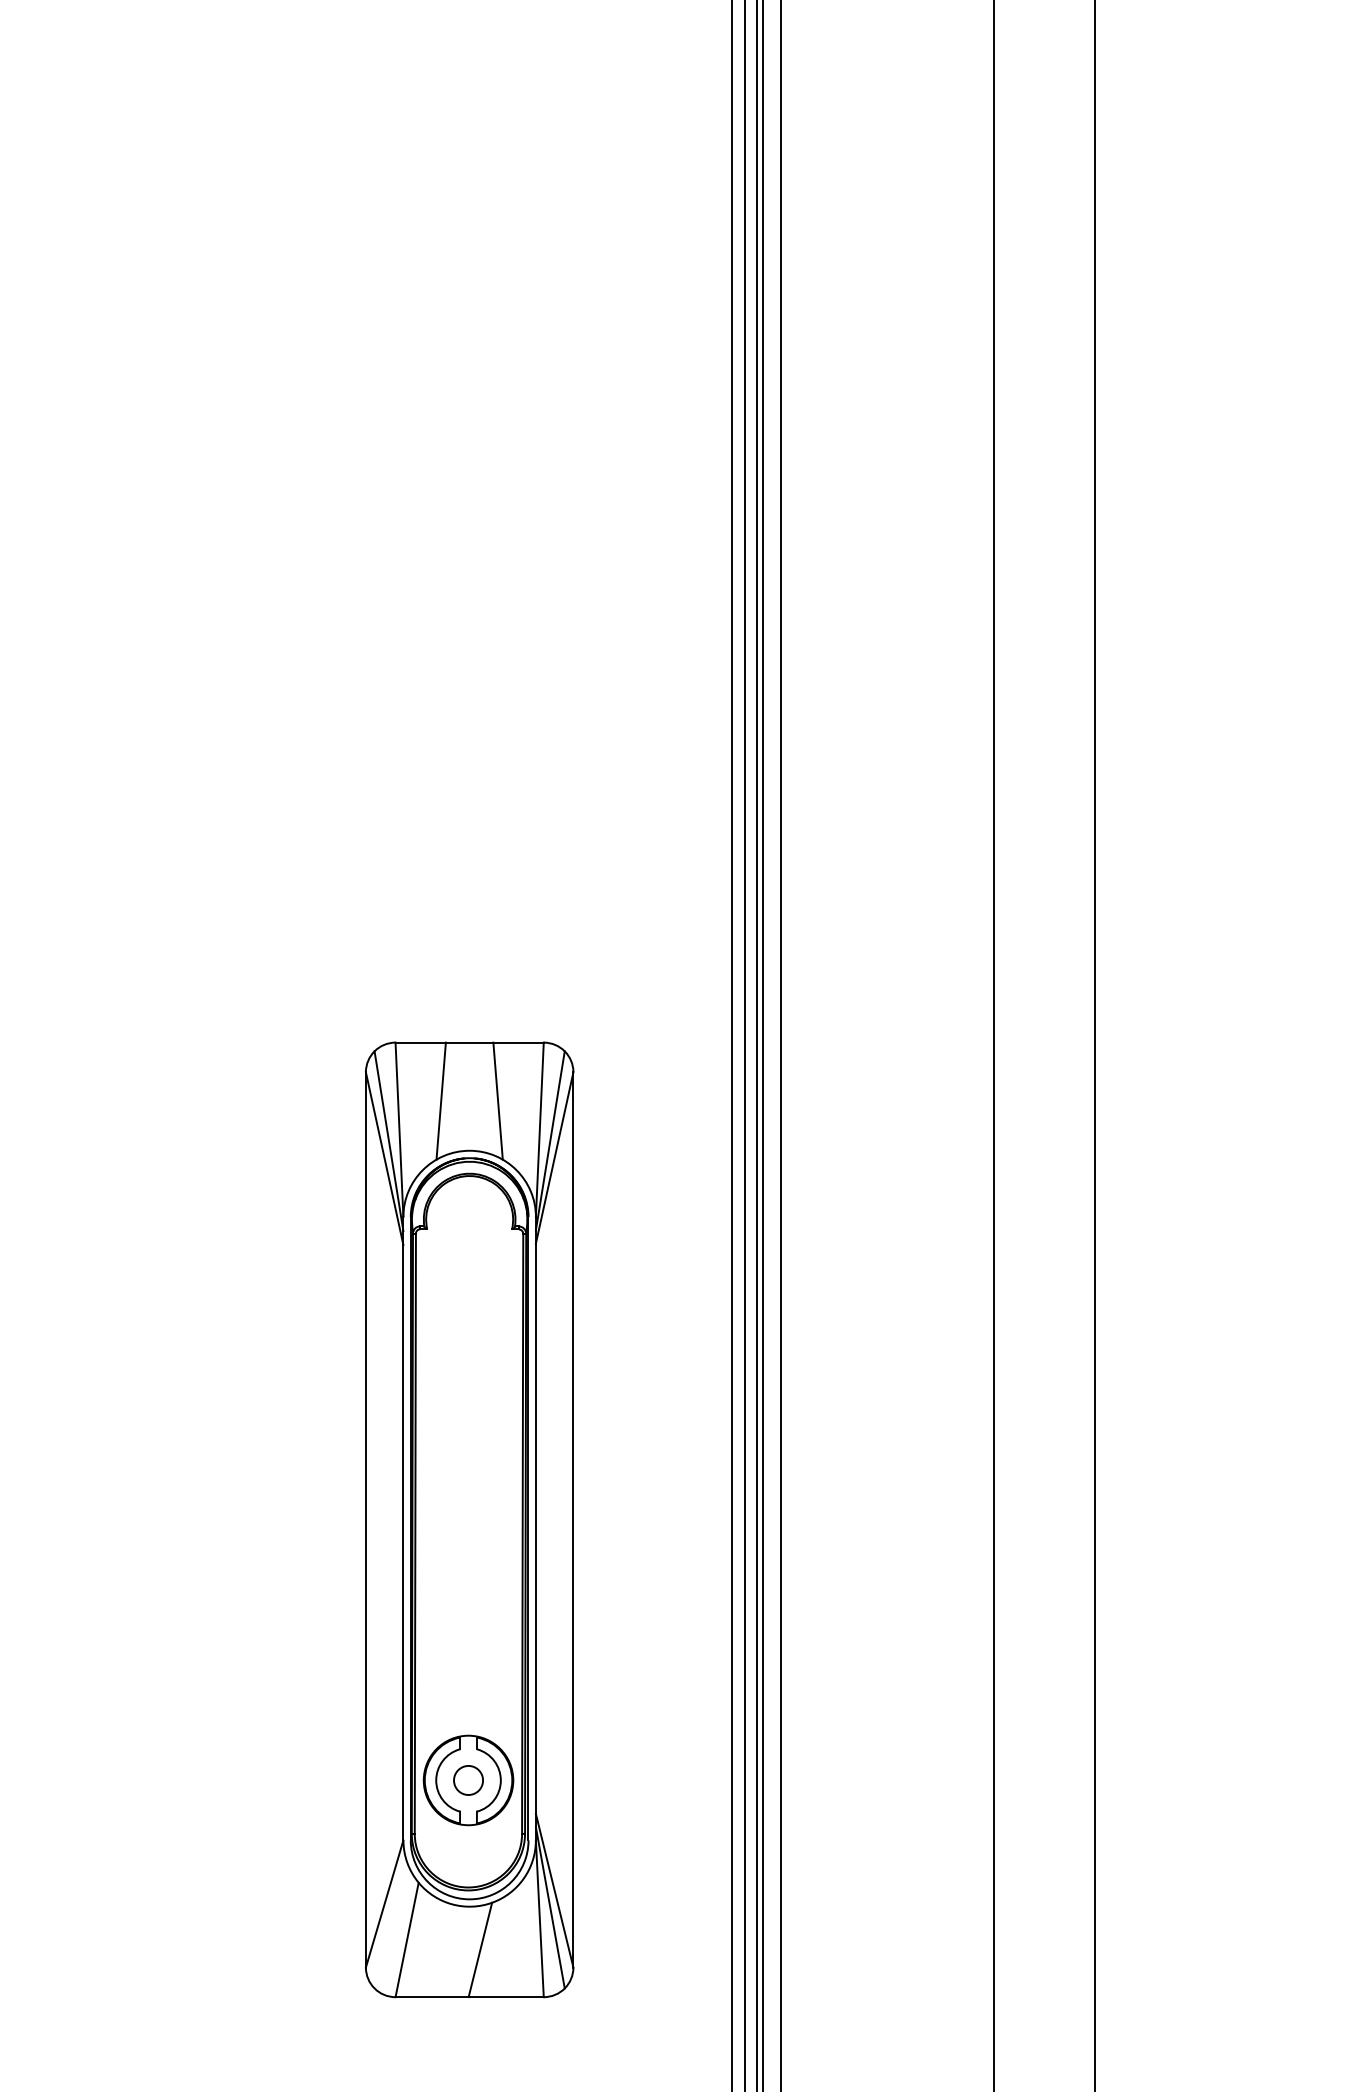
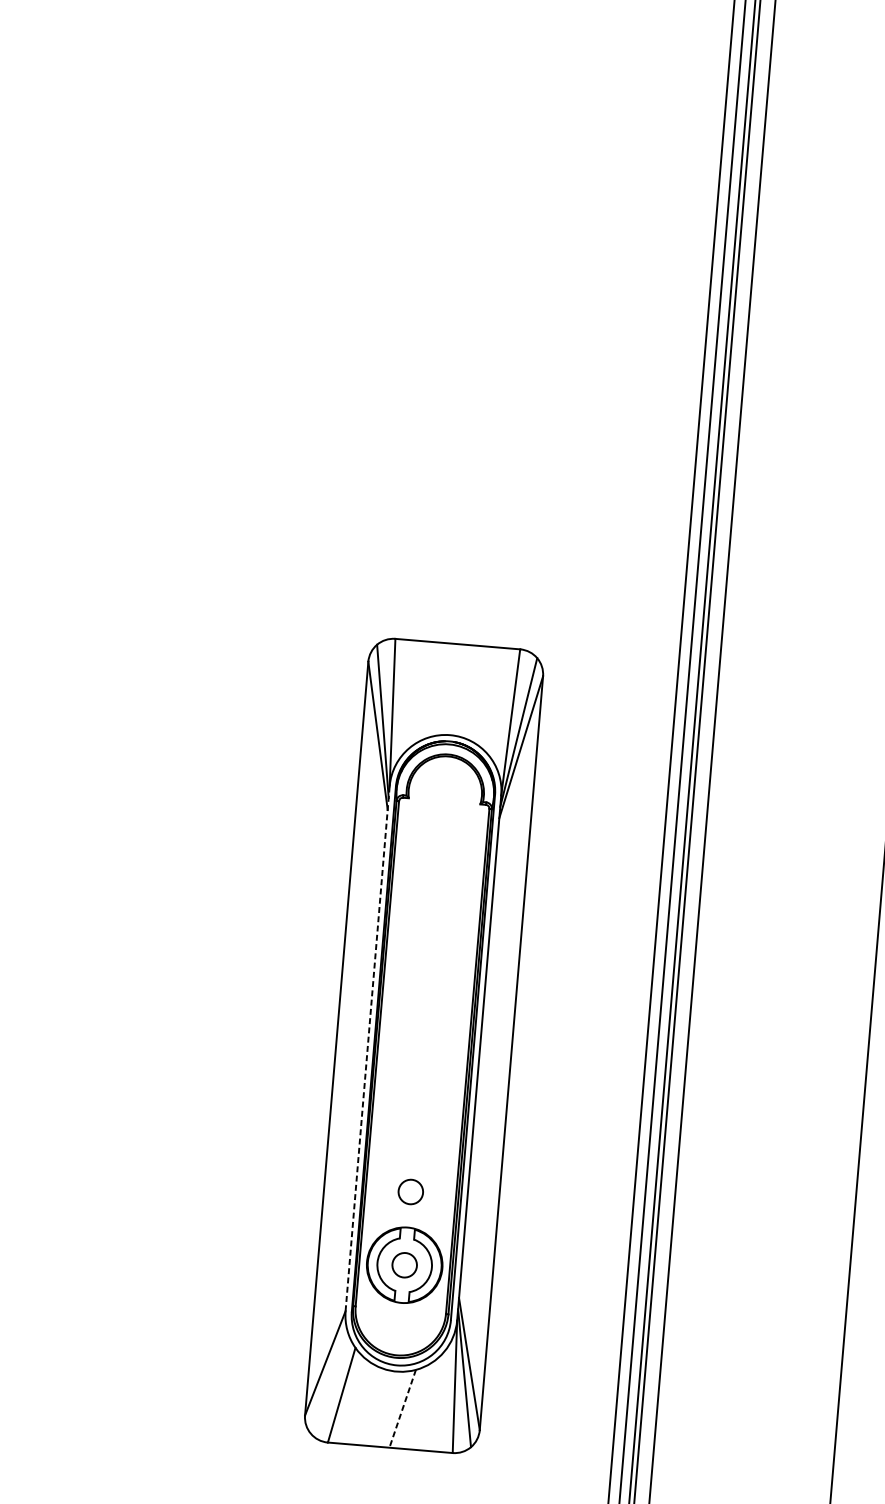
line: (440, 1100) -> (429, 690), removed
line: (497, 1100) -> (477, 694), removed
line: (403, 1528) -> (367, 1048), solid -> dashed
circle: (468, 1693) -> (410, 1192), added
line: (480, 1949) -> (402, 1408), solid -> dashed

